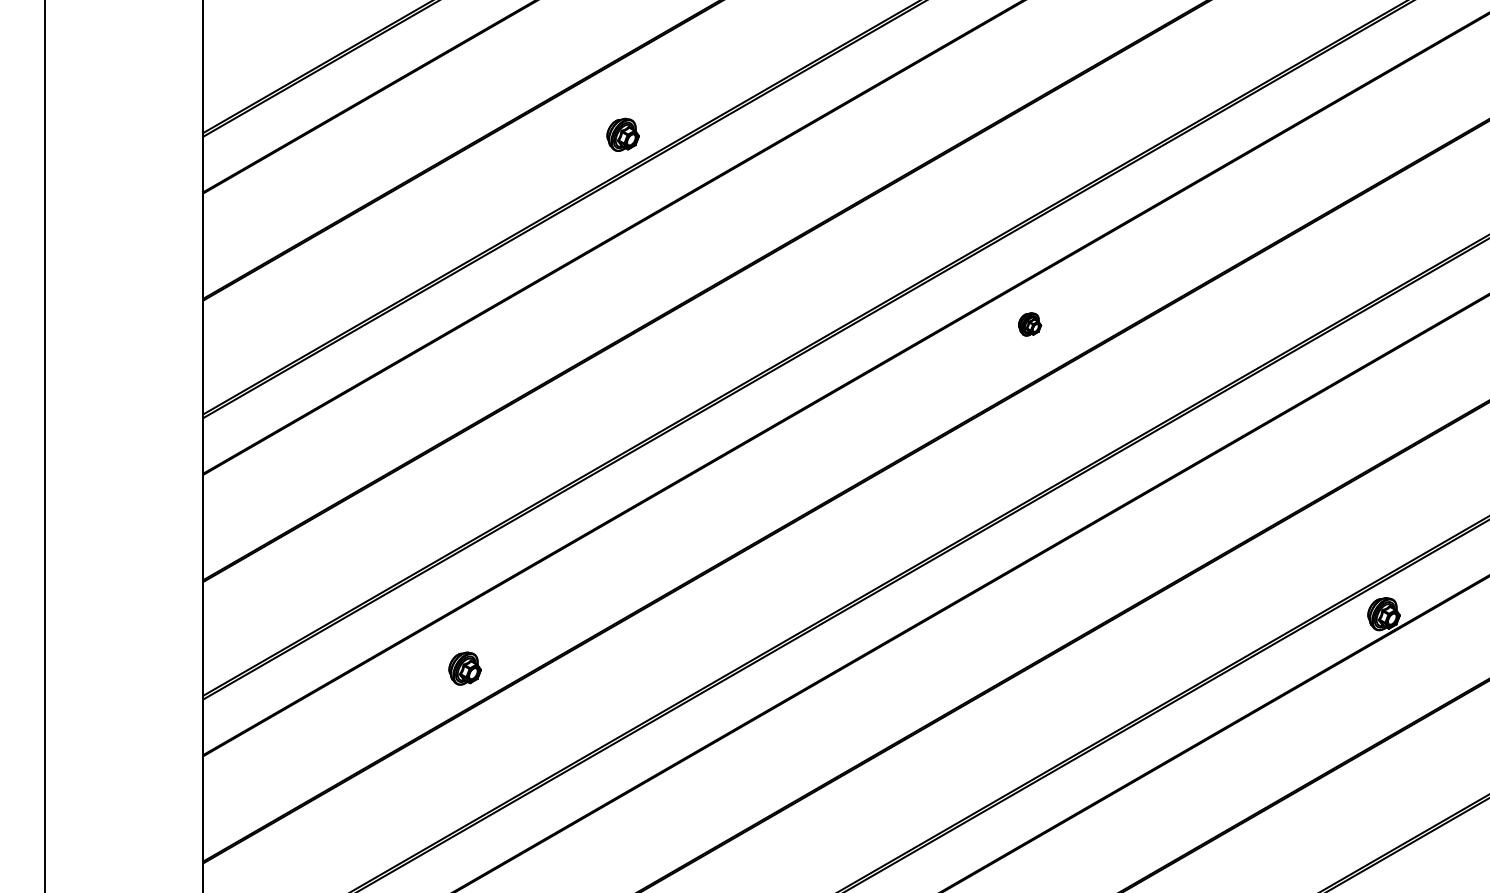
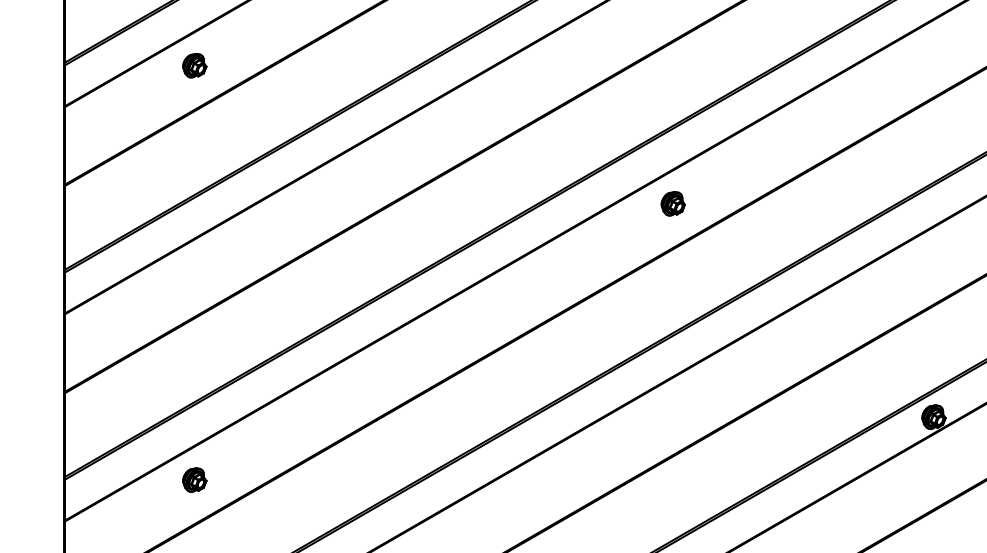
part: (622, 134) -> (194, 65), moved
part: (1029, 324) -> (672, 203), size x1.43
part: (464, 668) -> (194, 479), moved

